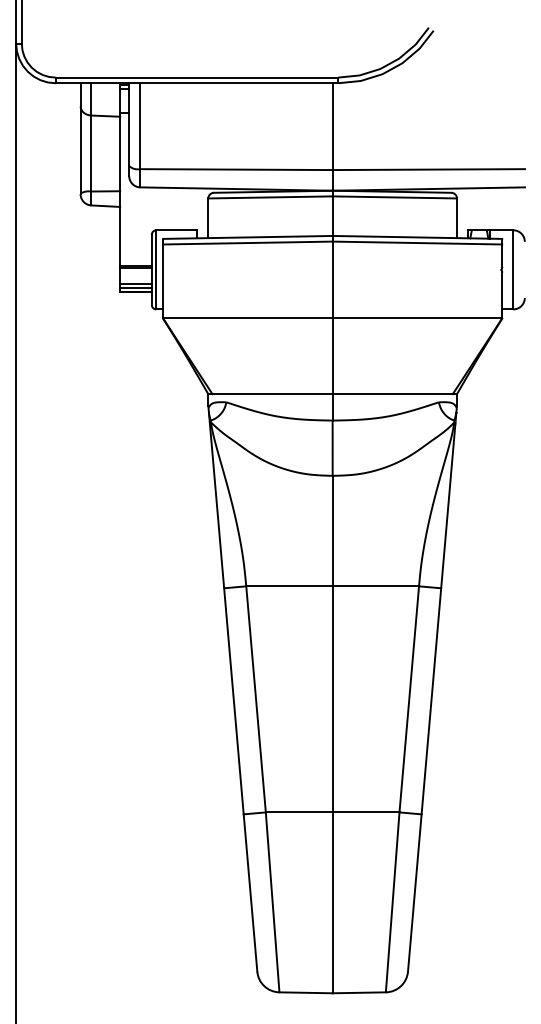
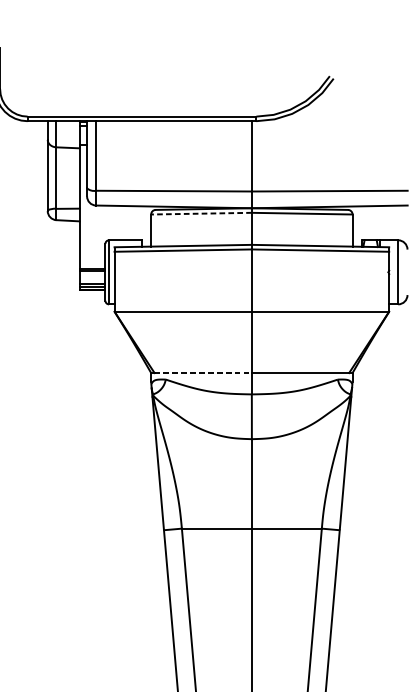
line: (270, 197) -> (201, 213), solid -> dashed
line: (273, 394) -> (203, 373), solid -> dashed

